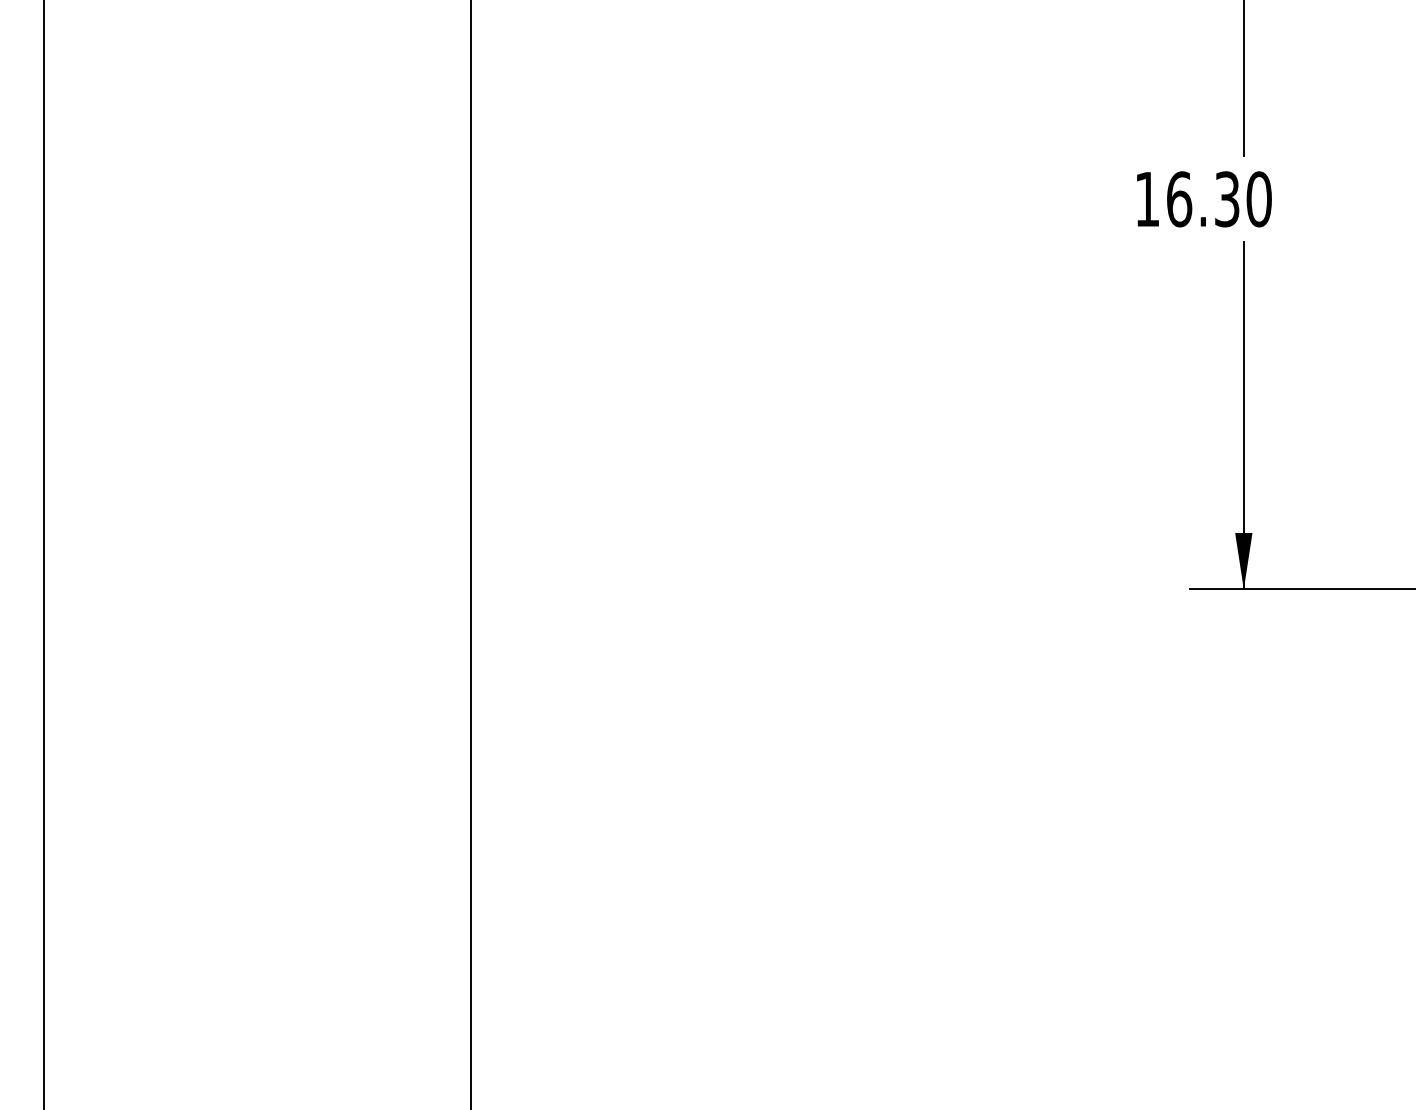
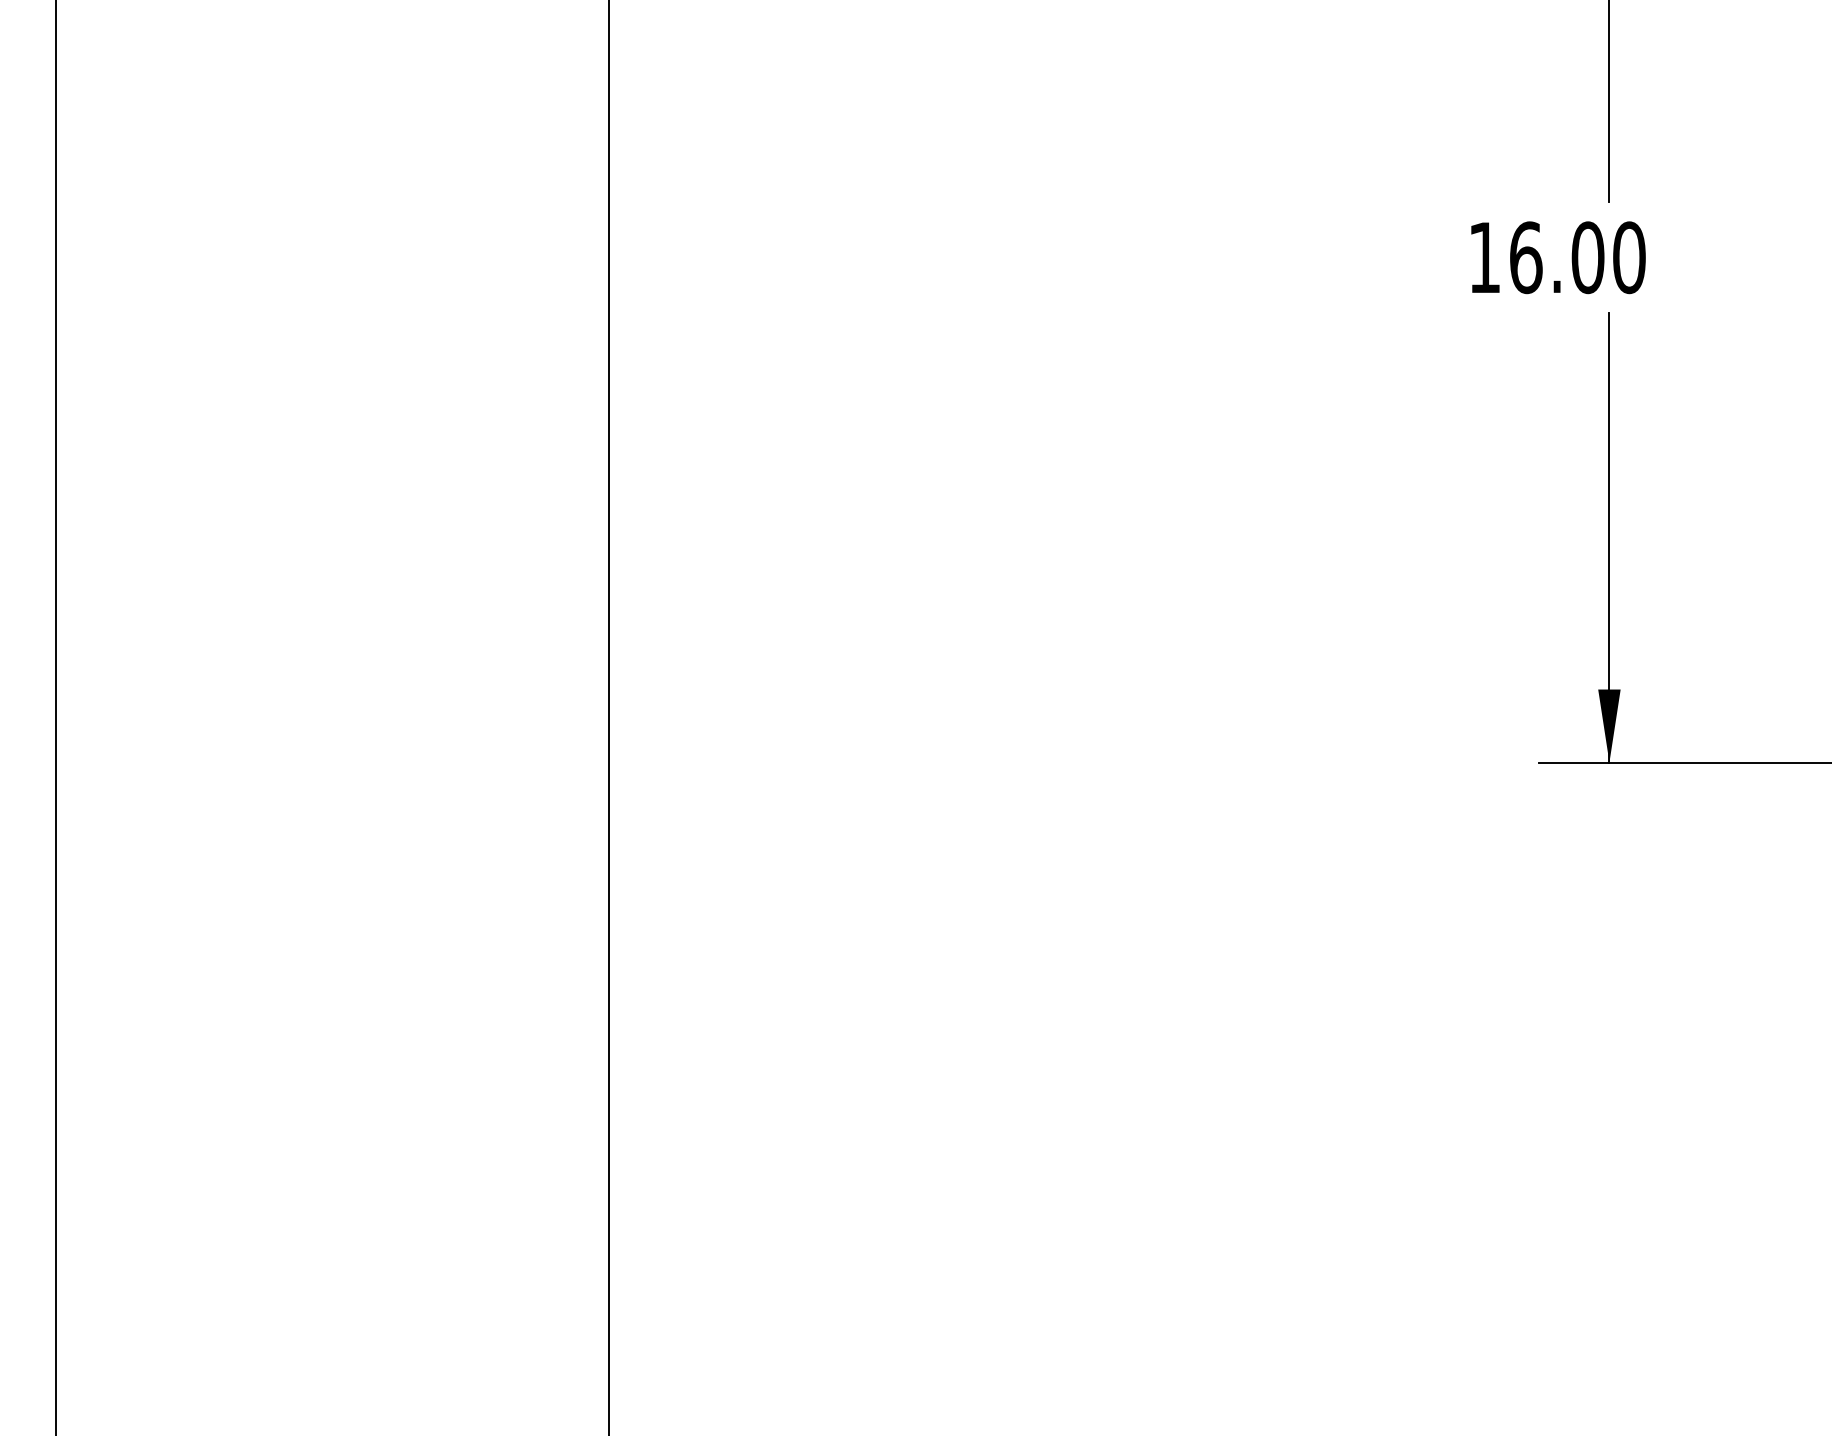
text: (1226, 199) -> (1587, 257), 16.30 -> 16.00

